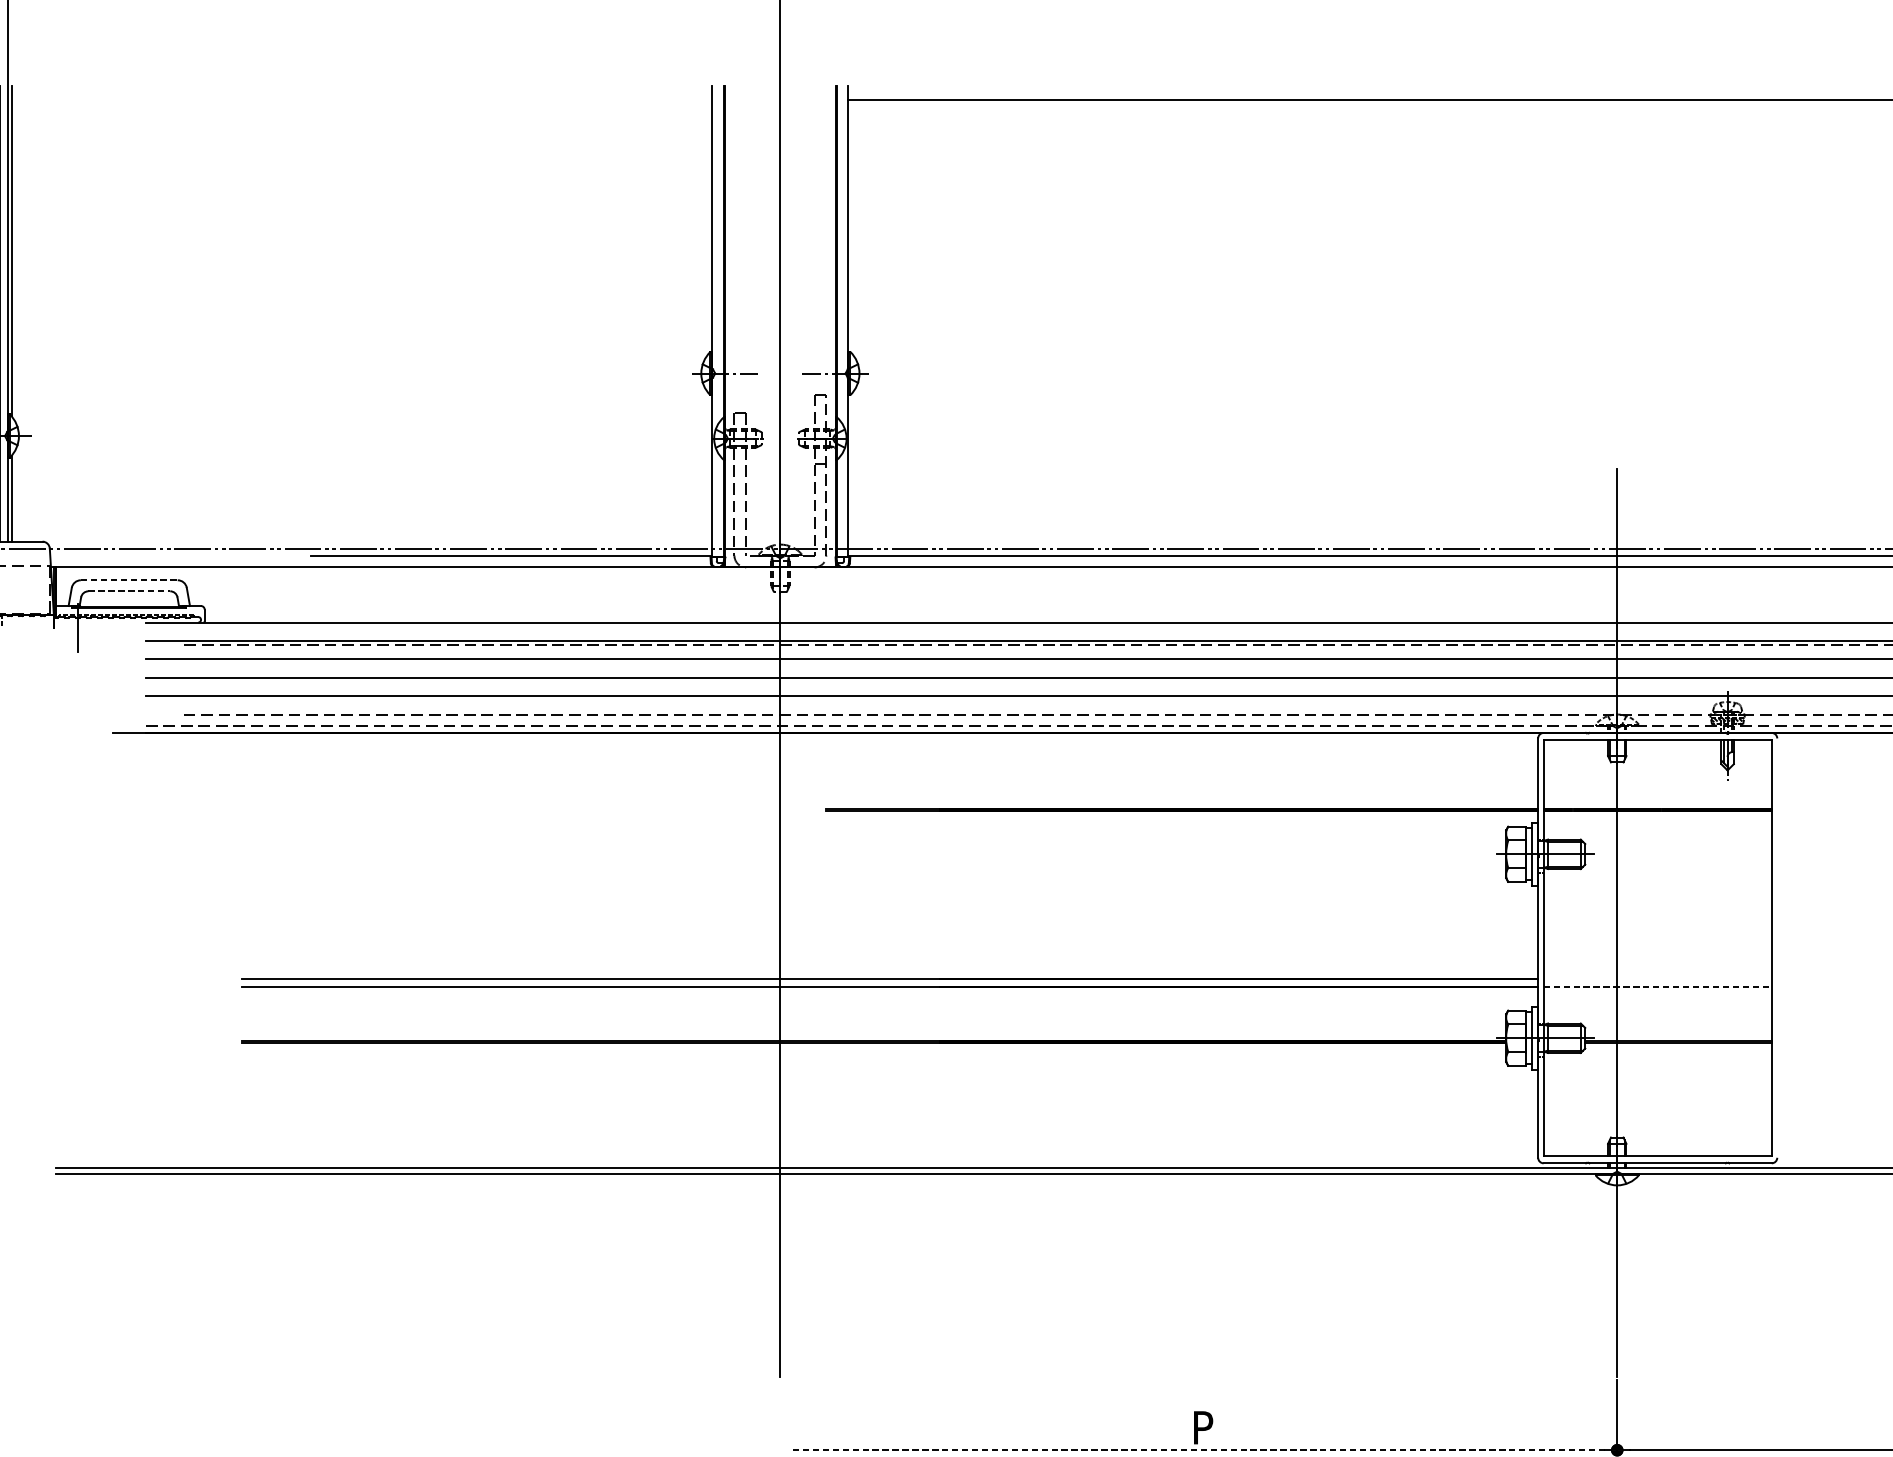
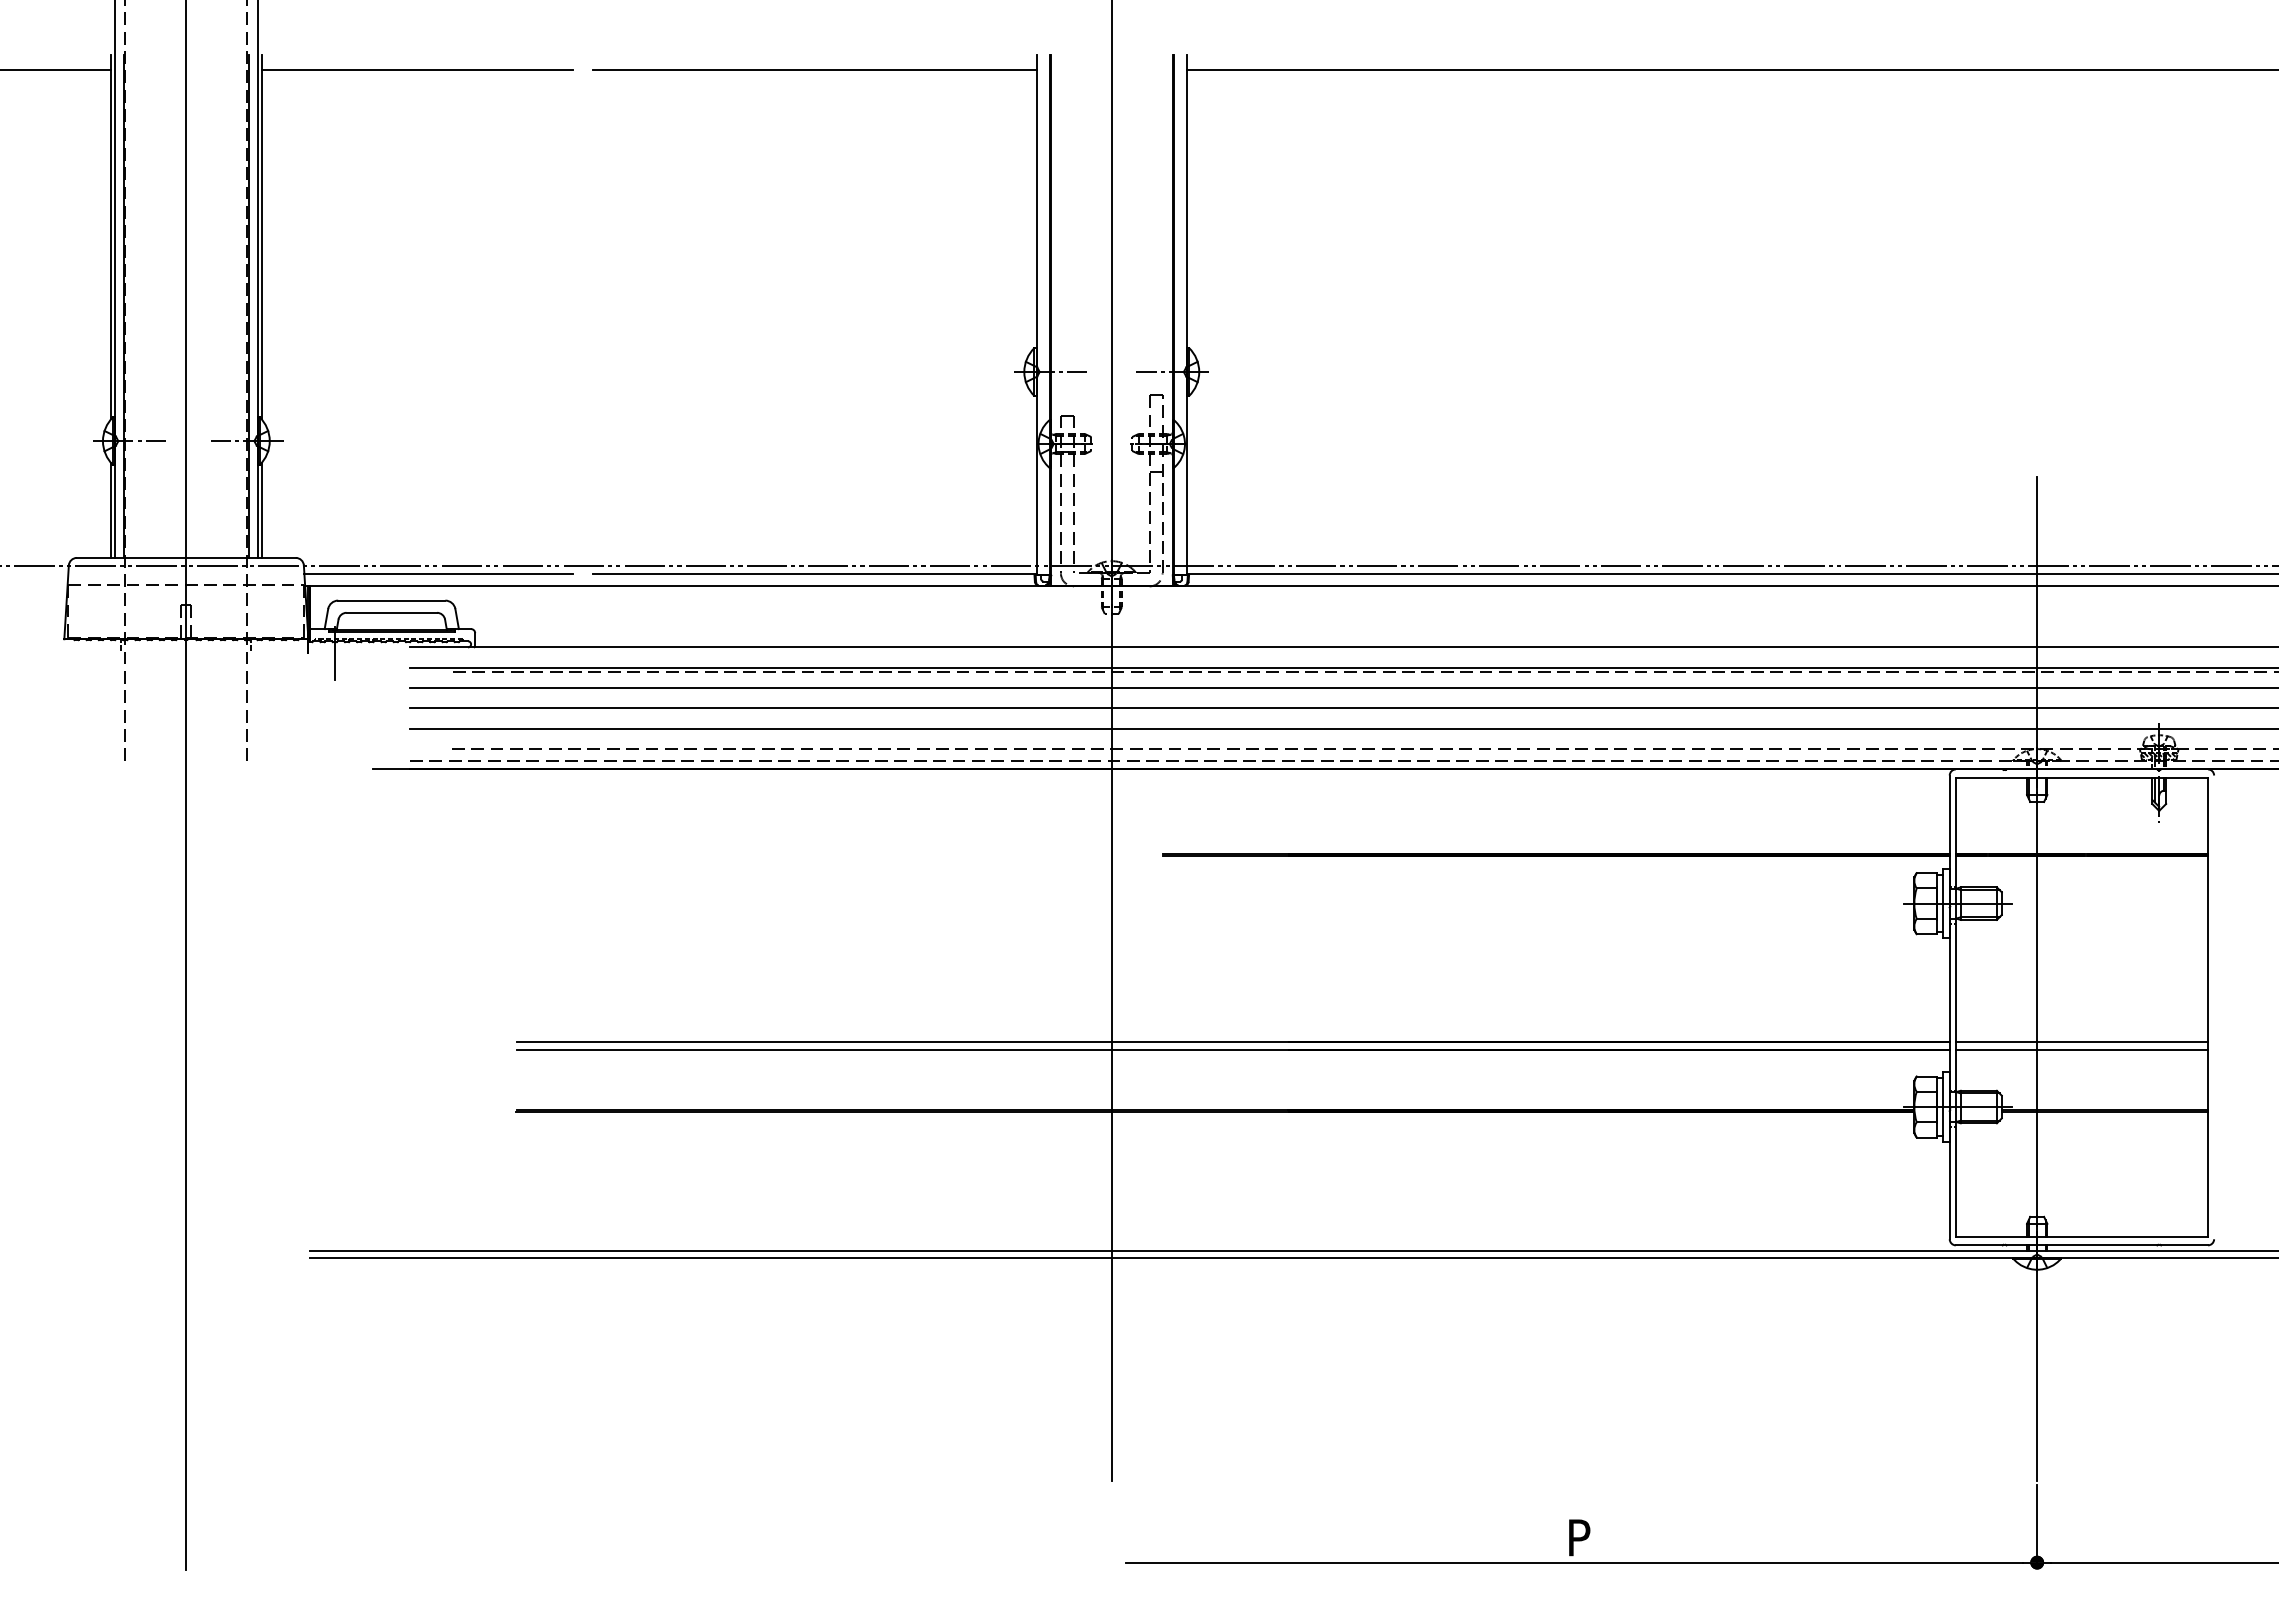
line: (151, 99) -> (416, 69), added
line: (511, 99) -> (814, 69), added
line: (171, 556) -> (438, 574), added
line: (129, 580) -> (391, 600), dashed -> solid
line: (129, 591) -> (392, 612), dashed -> solid
line: (1657, 978) -> (2081, 1041), added
line: (1658, 987) -> (2082, 1050), dashed -> solid
line: (1198, 1450) -> (1574, 1562), dashed -> solid

